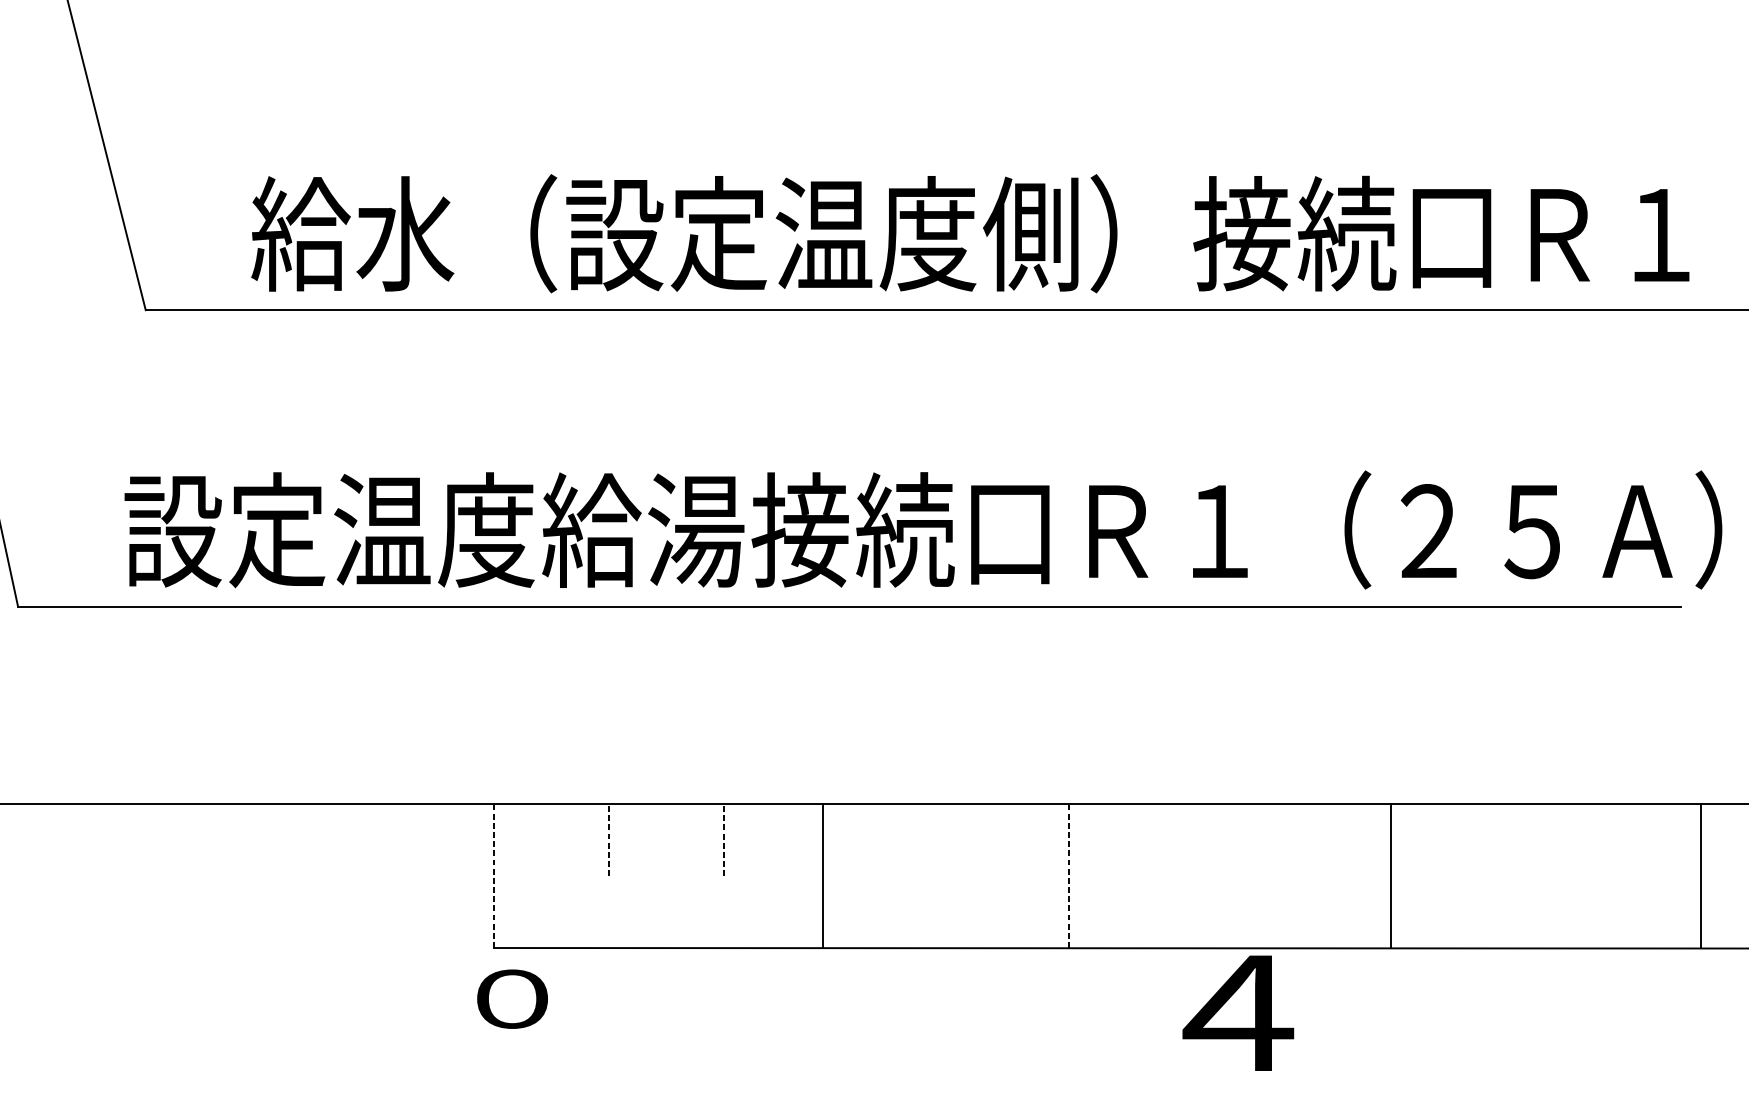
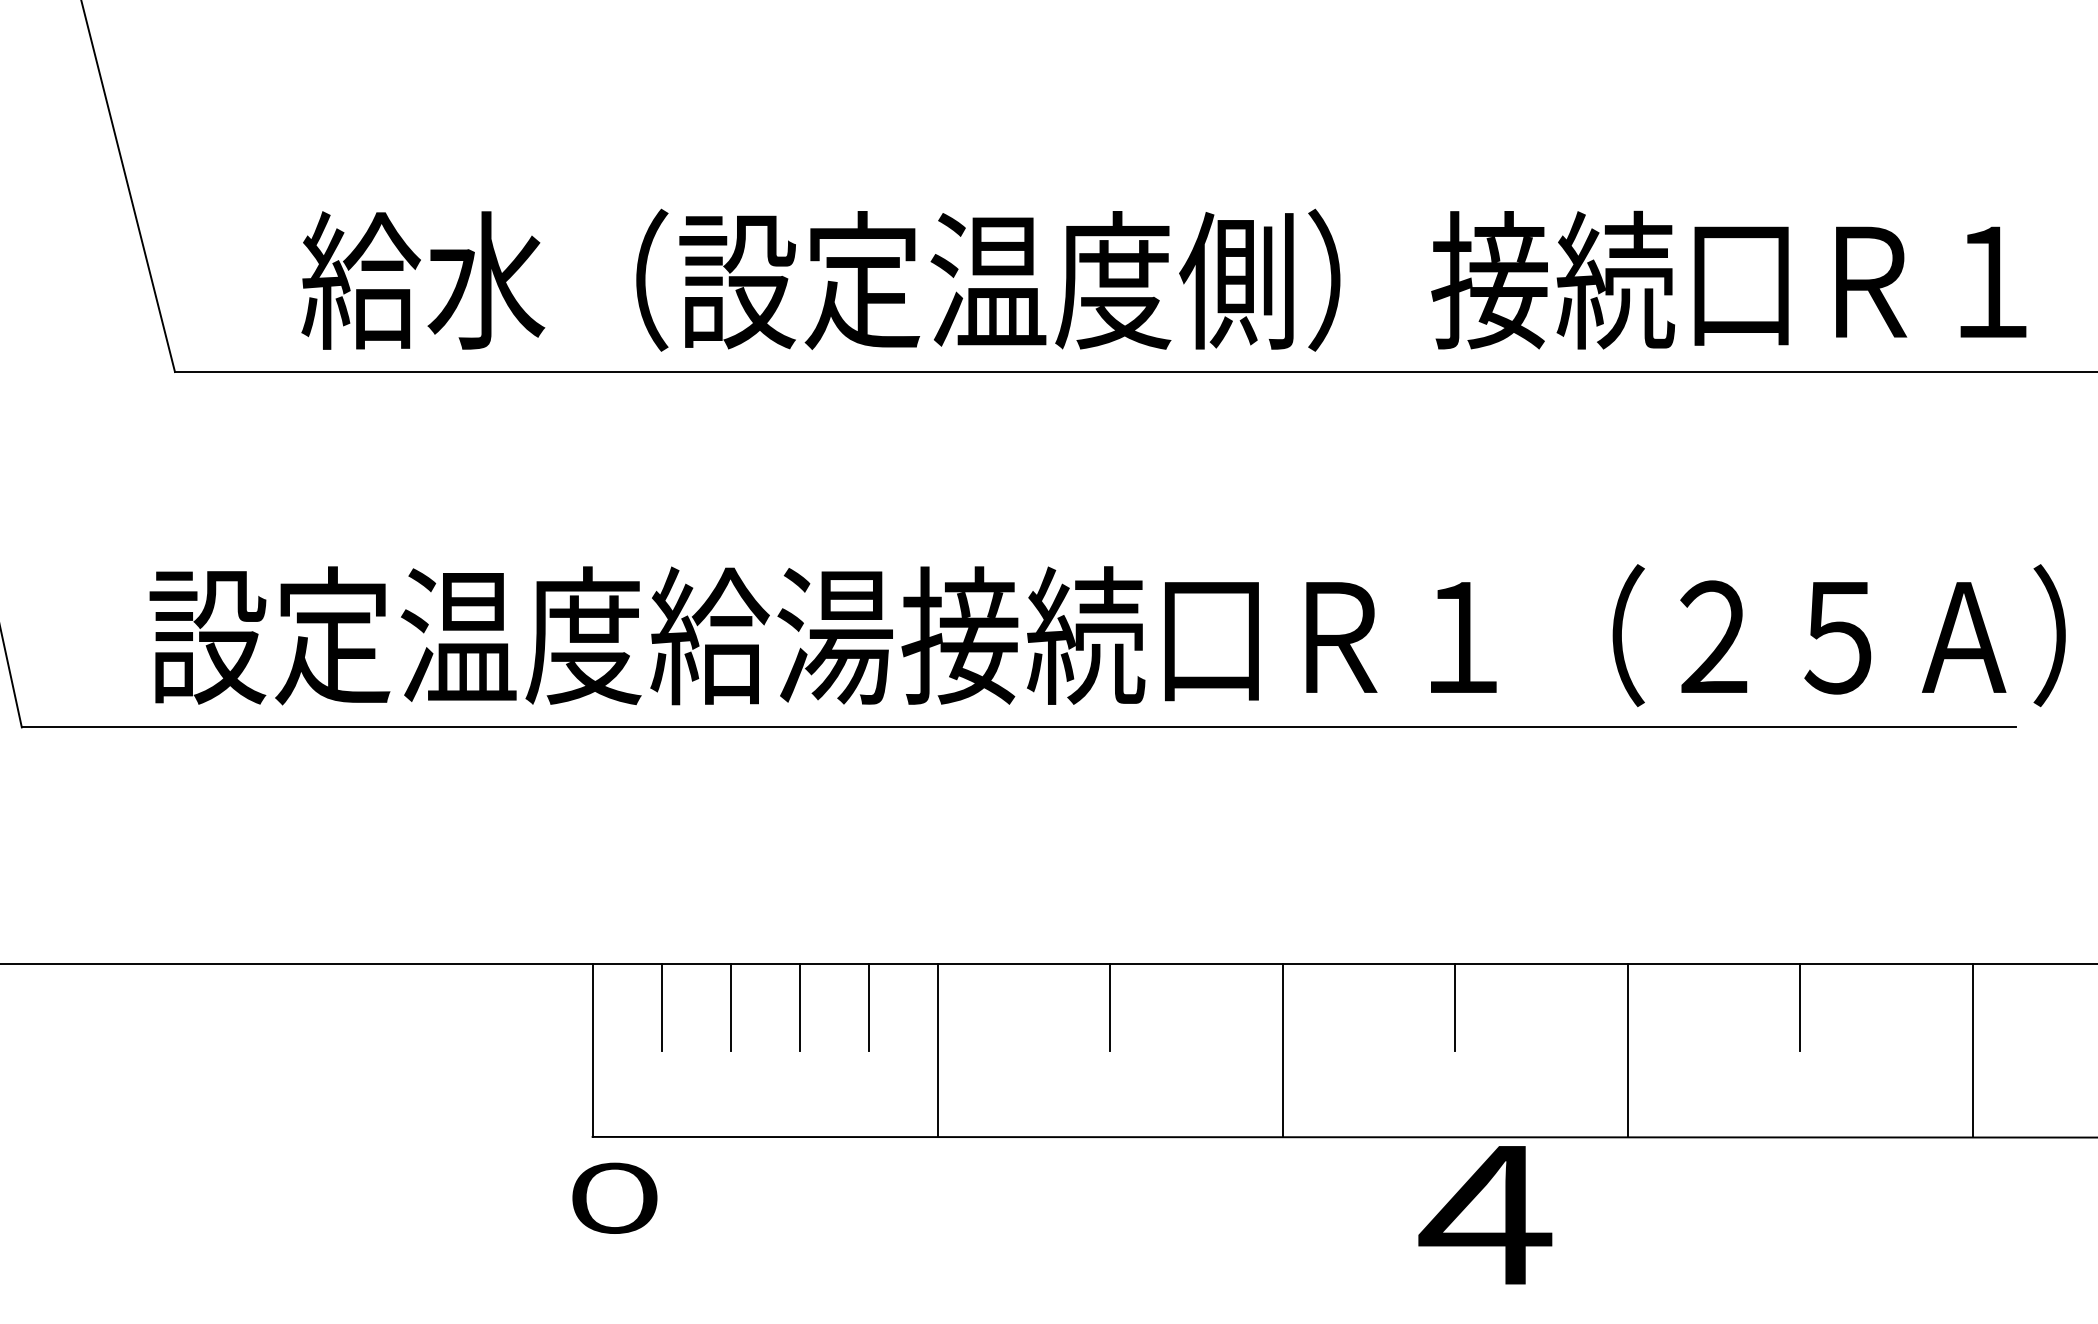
line: (551, 840) -> (661, 1007), added
line: (608, 840) -> (730, 1007), dashed -> solid
line: (666, 840) -> (799, 1007), added
line: (723, 840) -> (868, 1007), dashed -> solid
line: (925, 840) -> (1110, 1007), added
line: (1213, 840) -> (1455, 1007), added
line: (1501, 840) -> (1800, 1007), added
line: (493, 875) -> (592, 1050), dashed -> solid
line: (822, 875) -> (937, 1050), moved
line: (1069, 875) -> (1282, 1050), dashed -> solid
line: (1391, 875) -> (1627, 1050), moved
line: (1701, 875) -> (1972, 1050), moved

